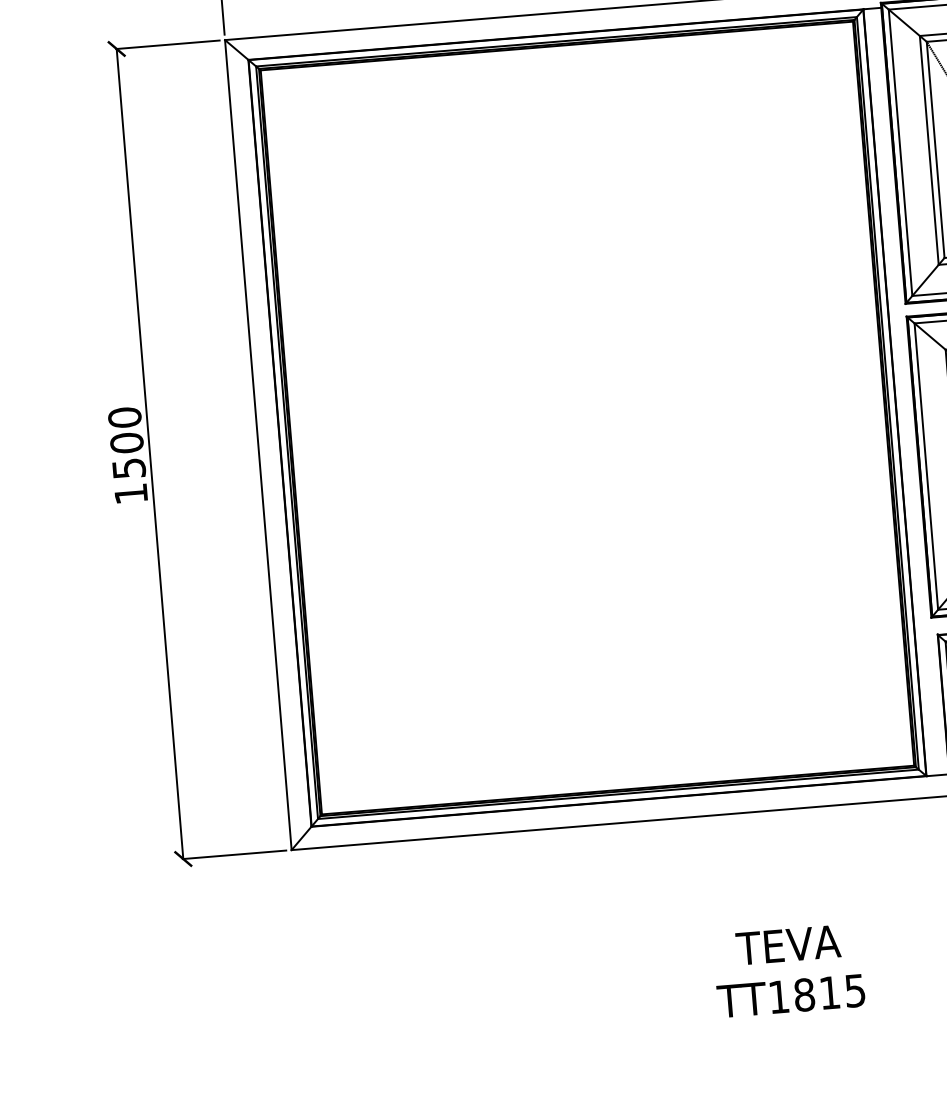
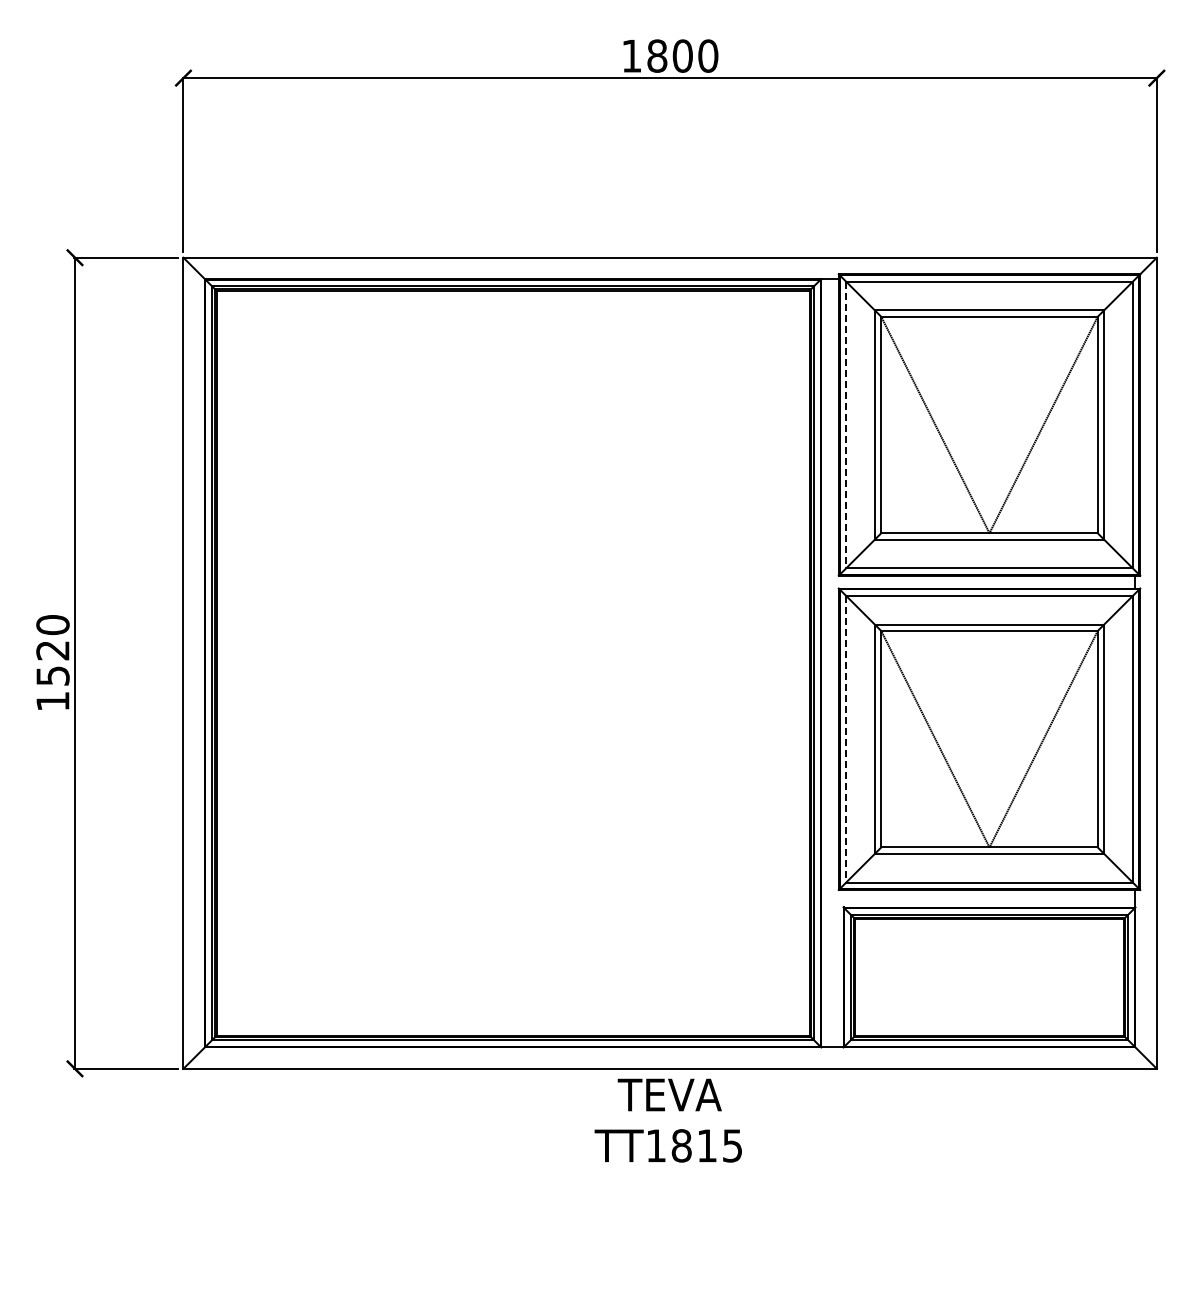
line: (900, 153) -> (846, 425), solid -> dashed
text: (126, 443) -> (52, 650), 1500 -> 1520
line: (926, 466) -> (846, 739), solid -> dashed
text: (788, 970) -> (667, 1120), moved

